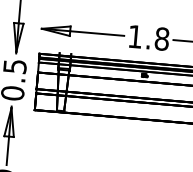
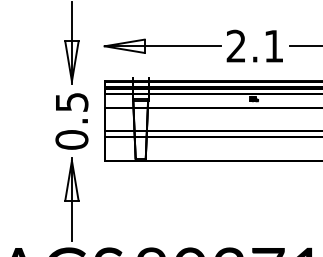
text: (148, 37) -> (254, 45), 1.8 -> 2.1

